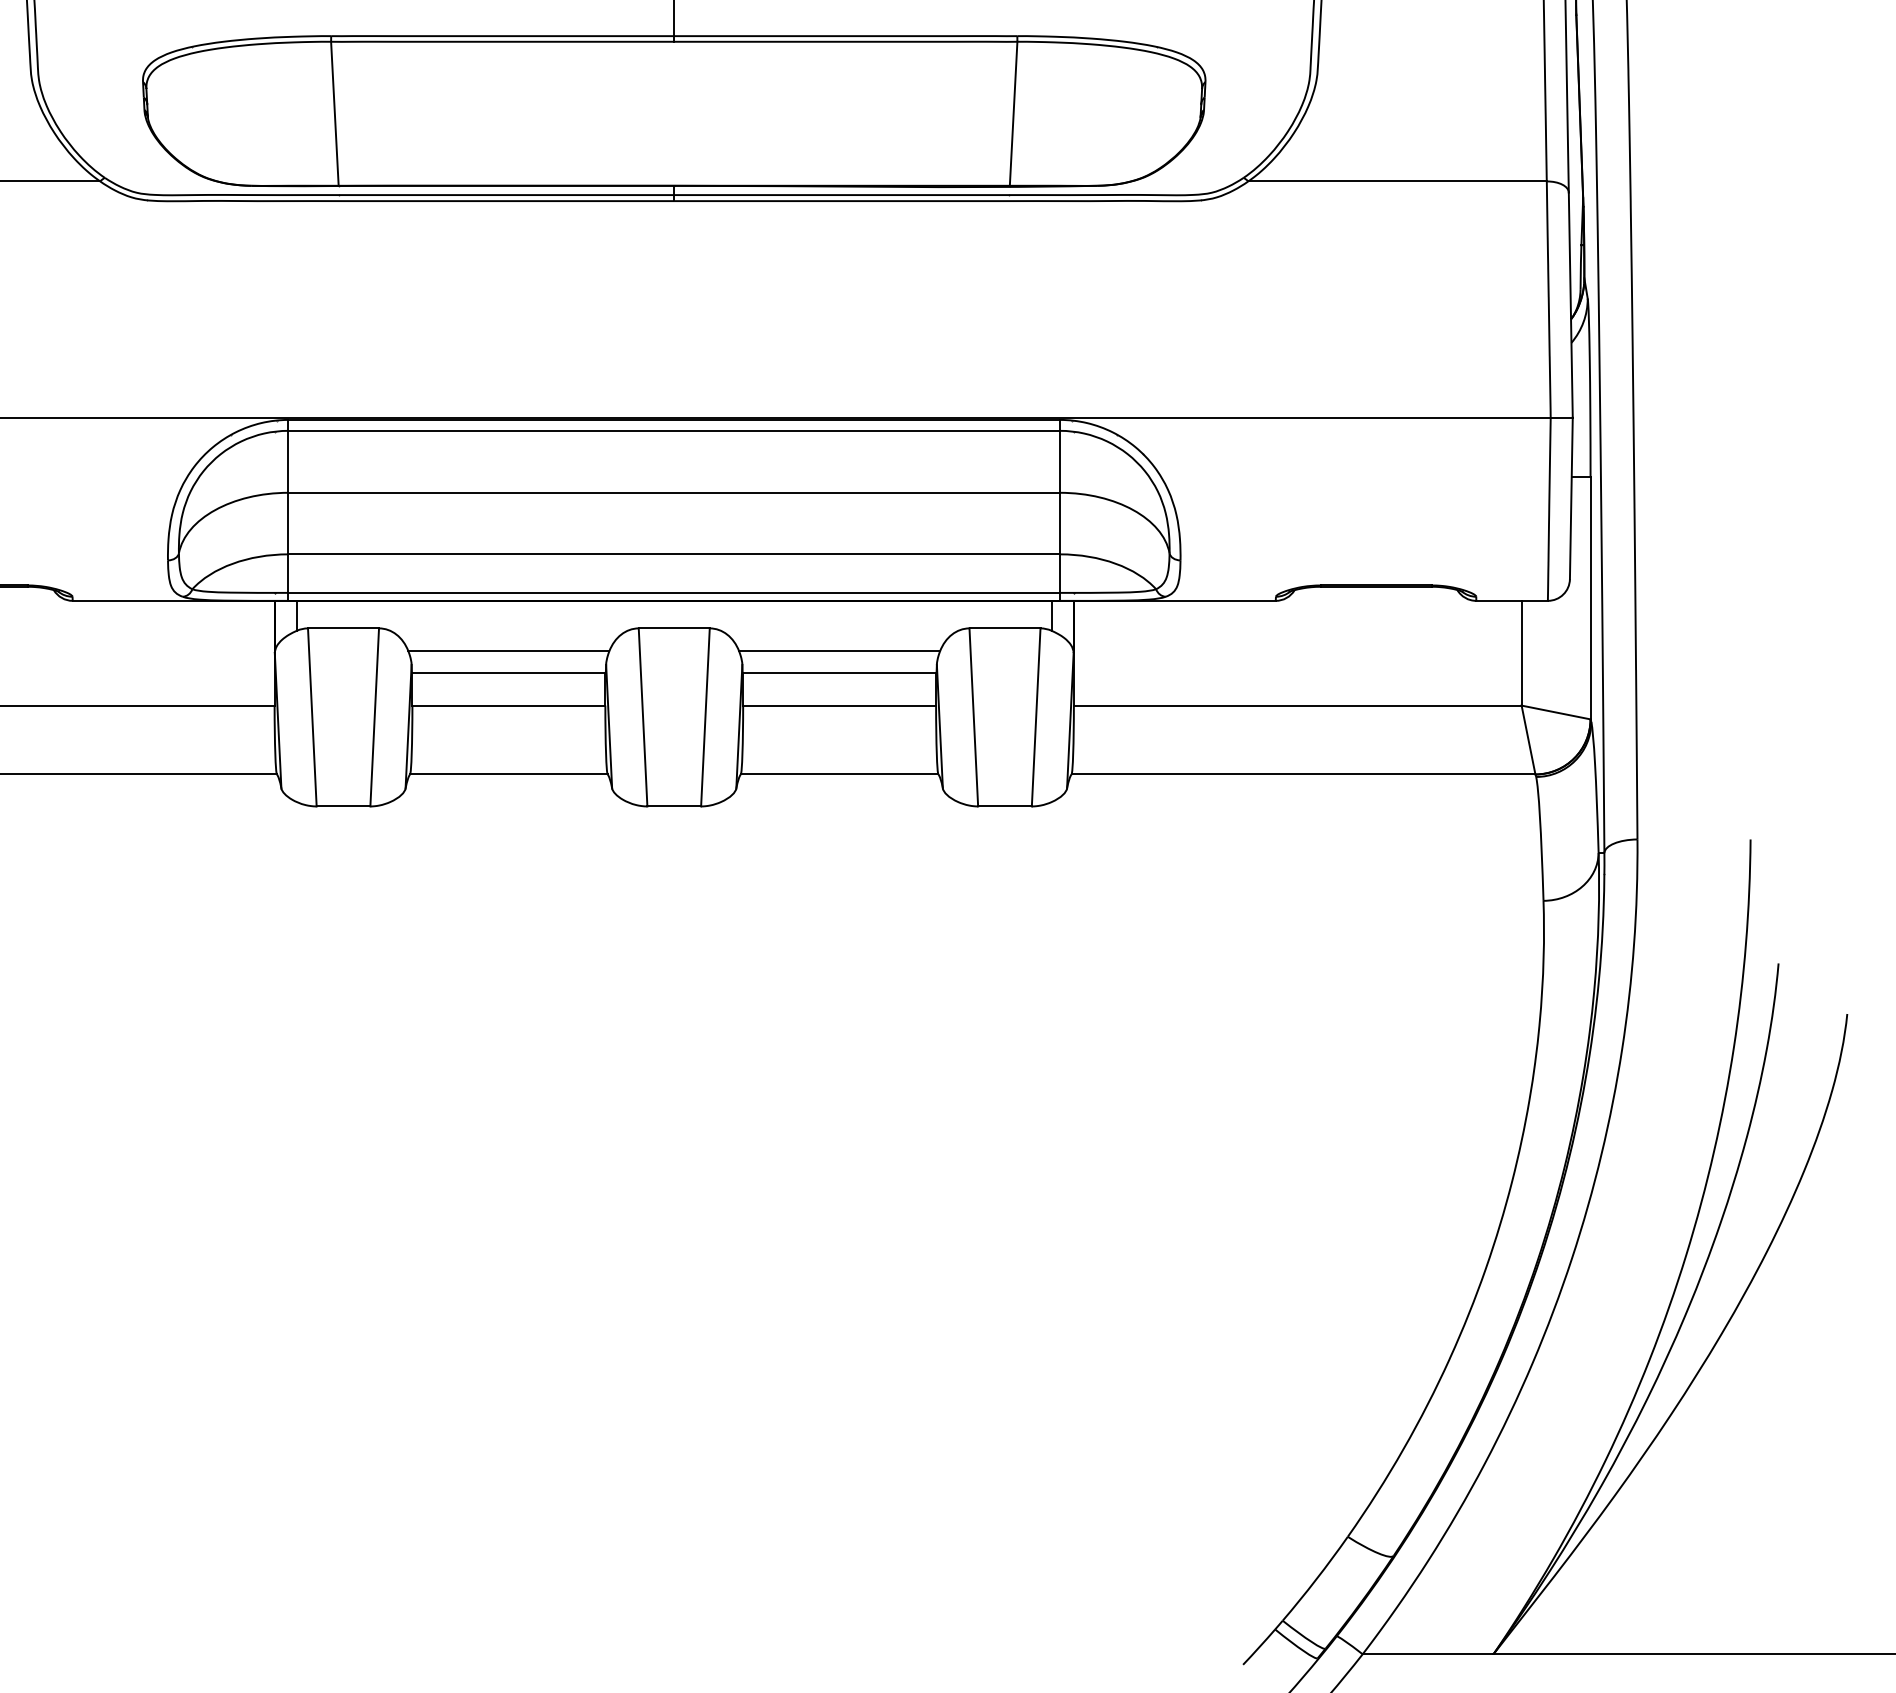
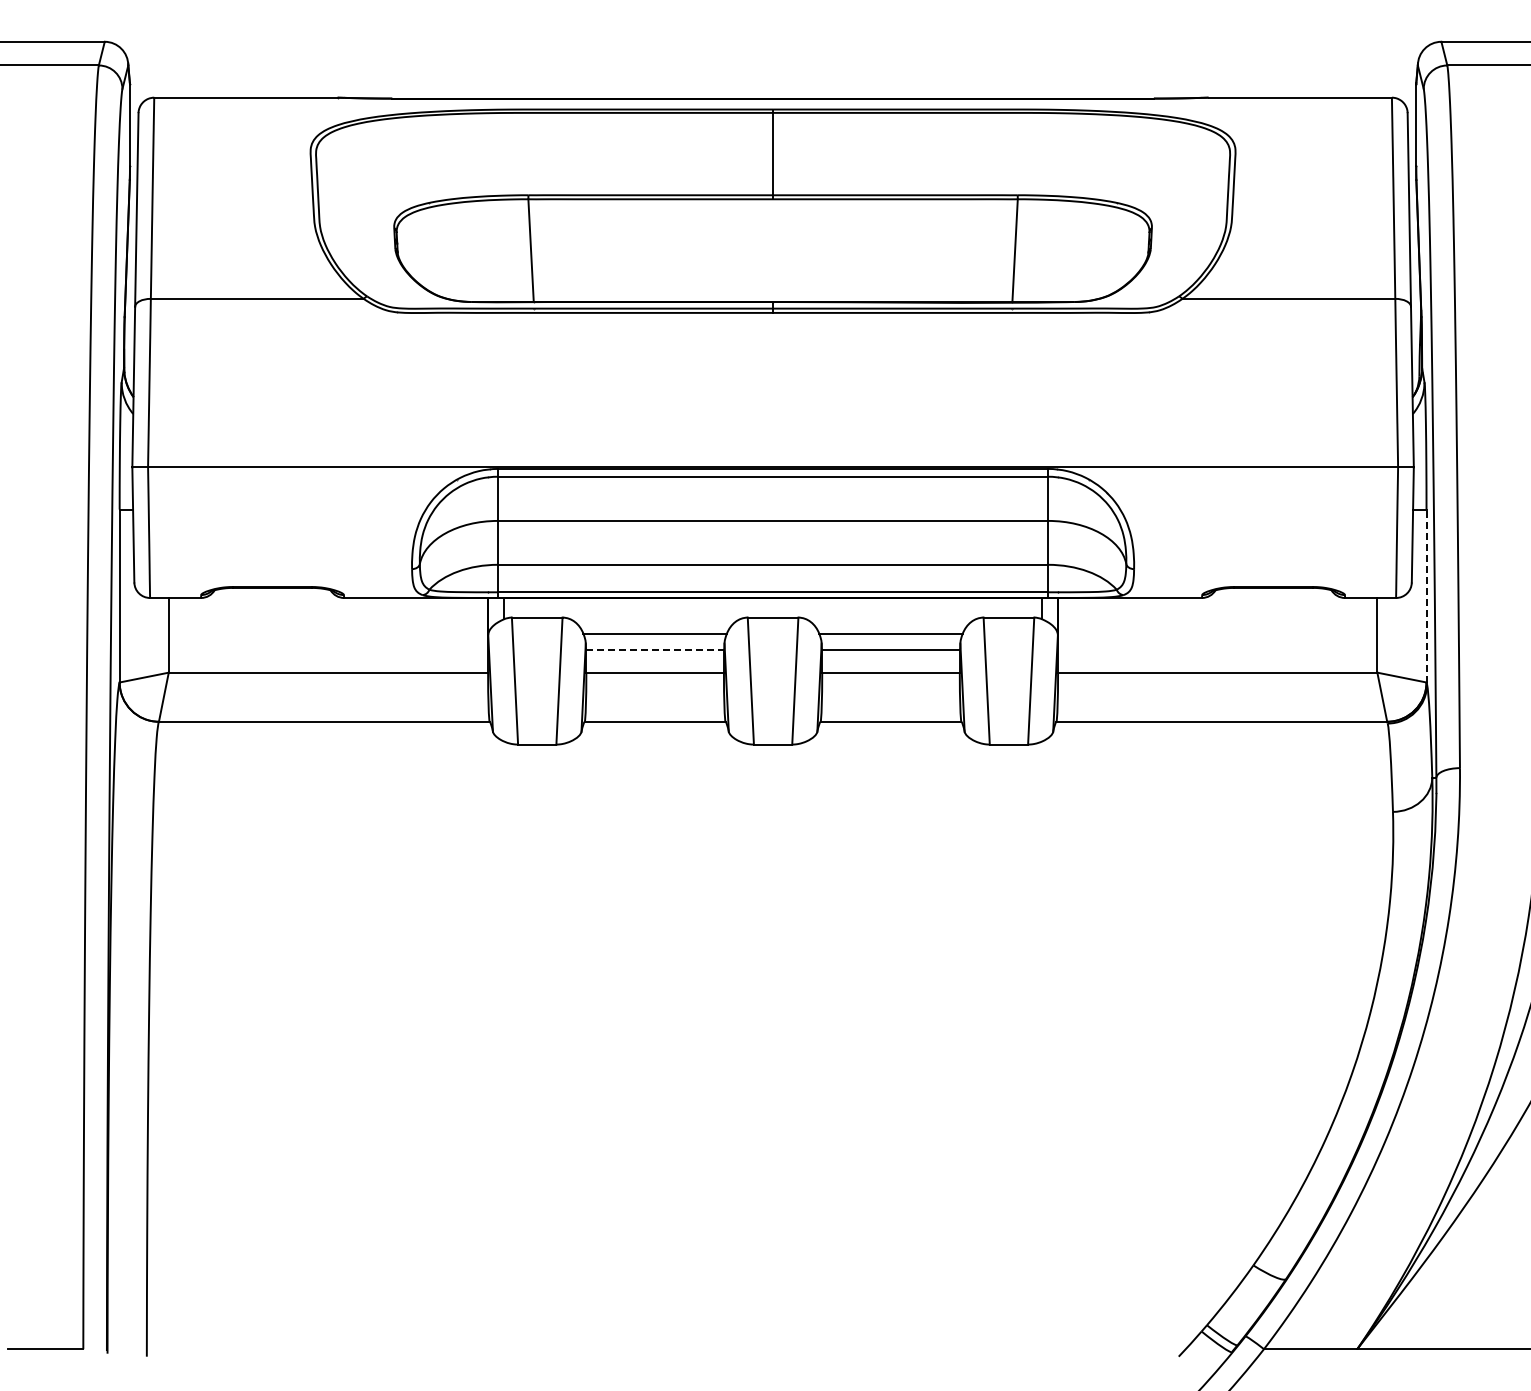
line: (1590, 597) -> (1426, 595), solid -> dashed
line: (509, 673) -> (655, 649), solid -> dashed

